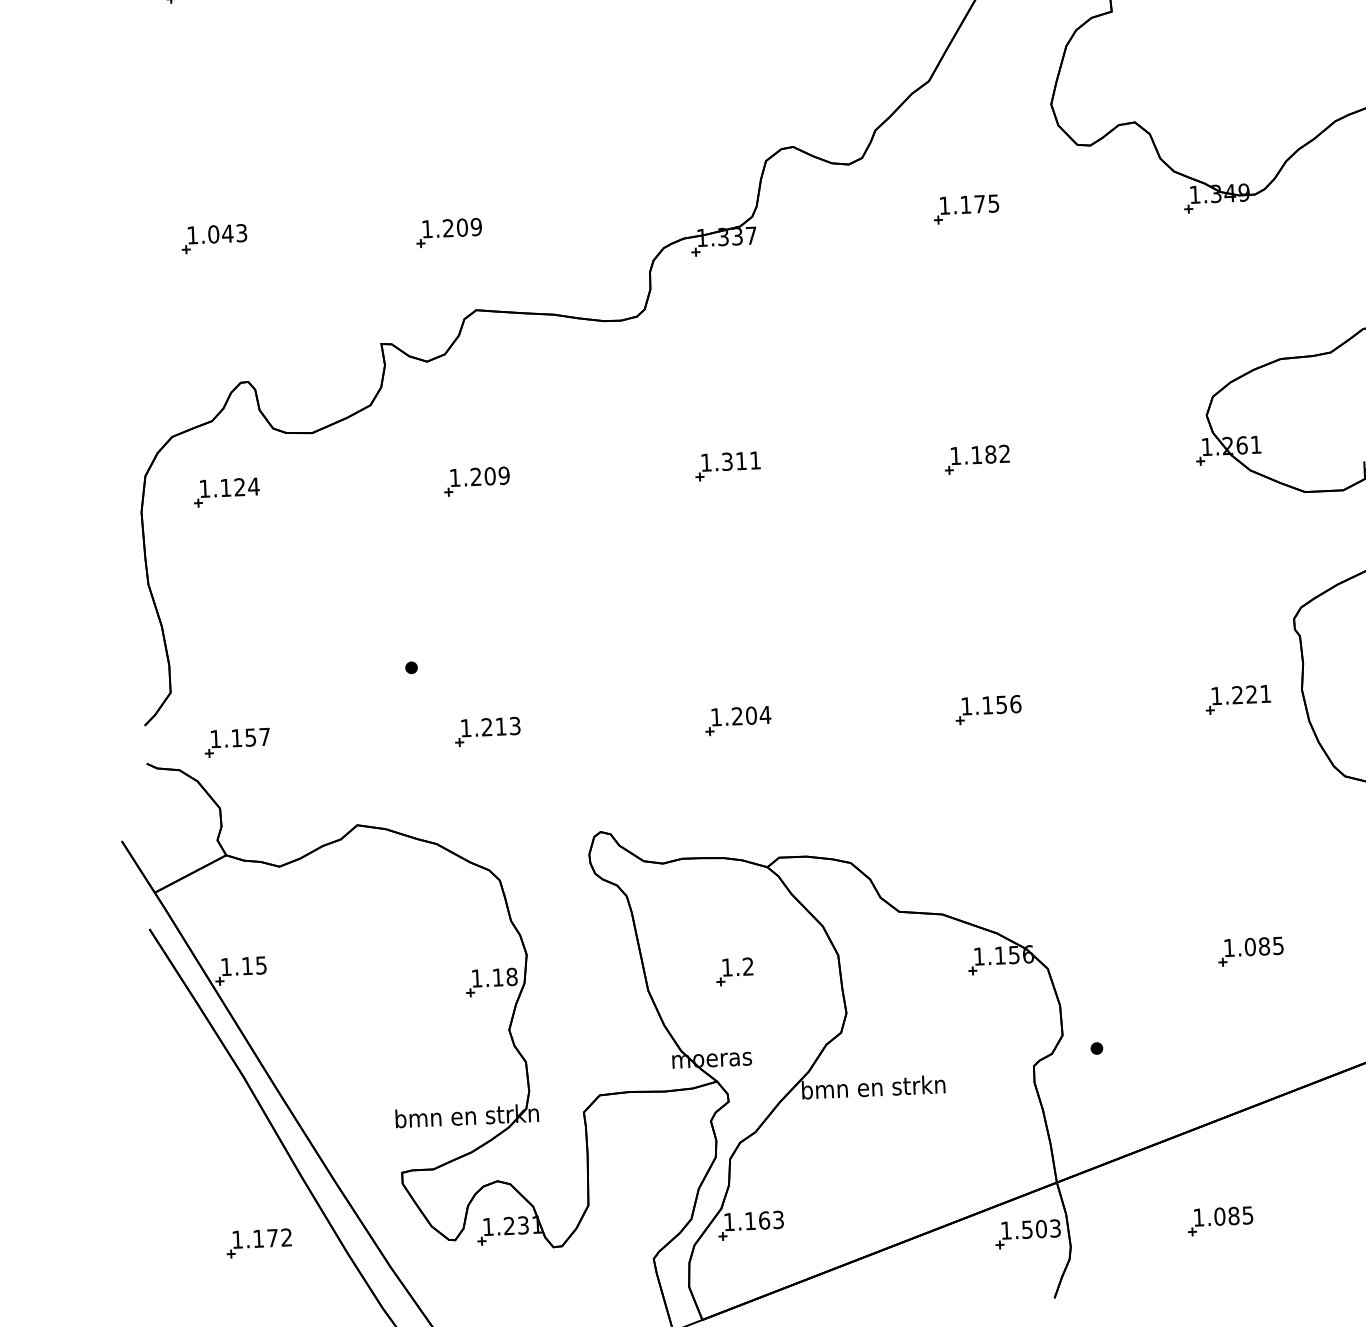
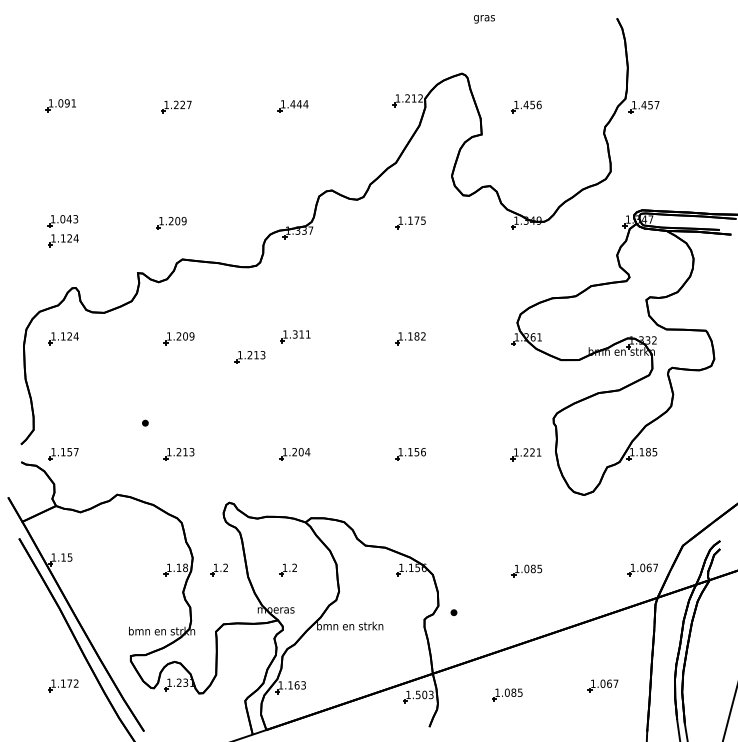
part: (217, 280) -> (63, 240), added
part: (630, 515) -> (249, 357), added
part: (583, 977) -> (218, 569), added

